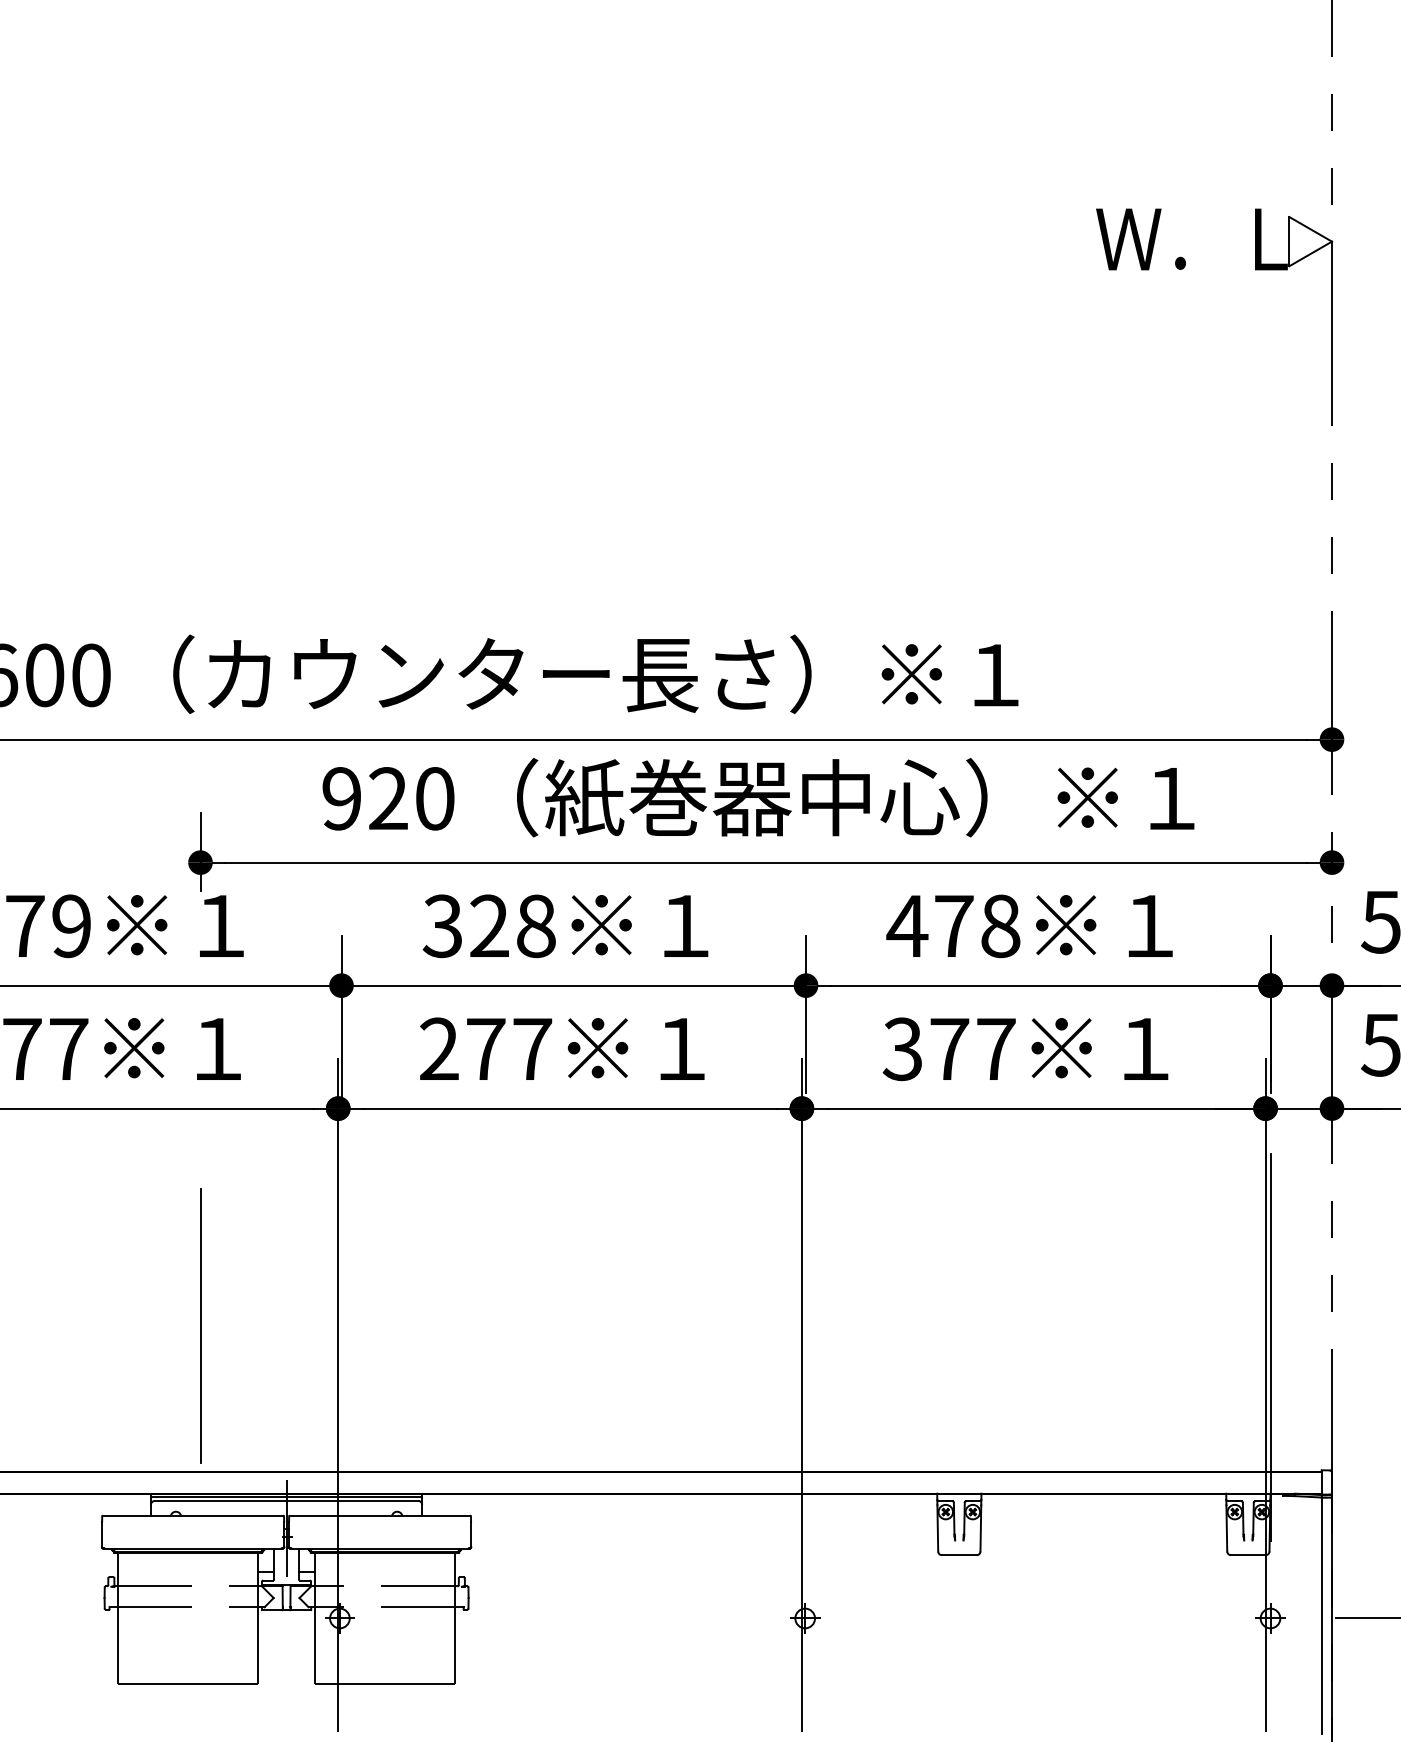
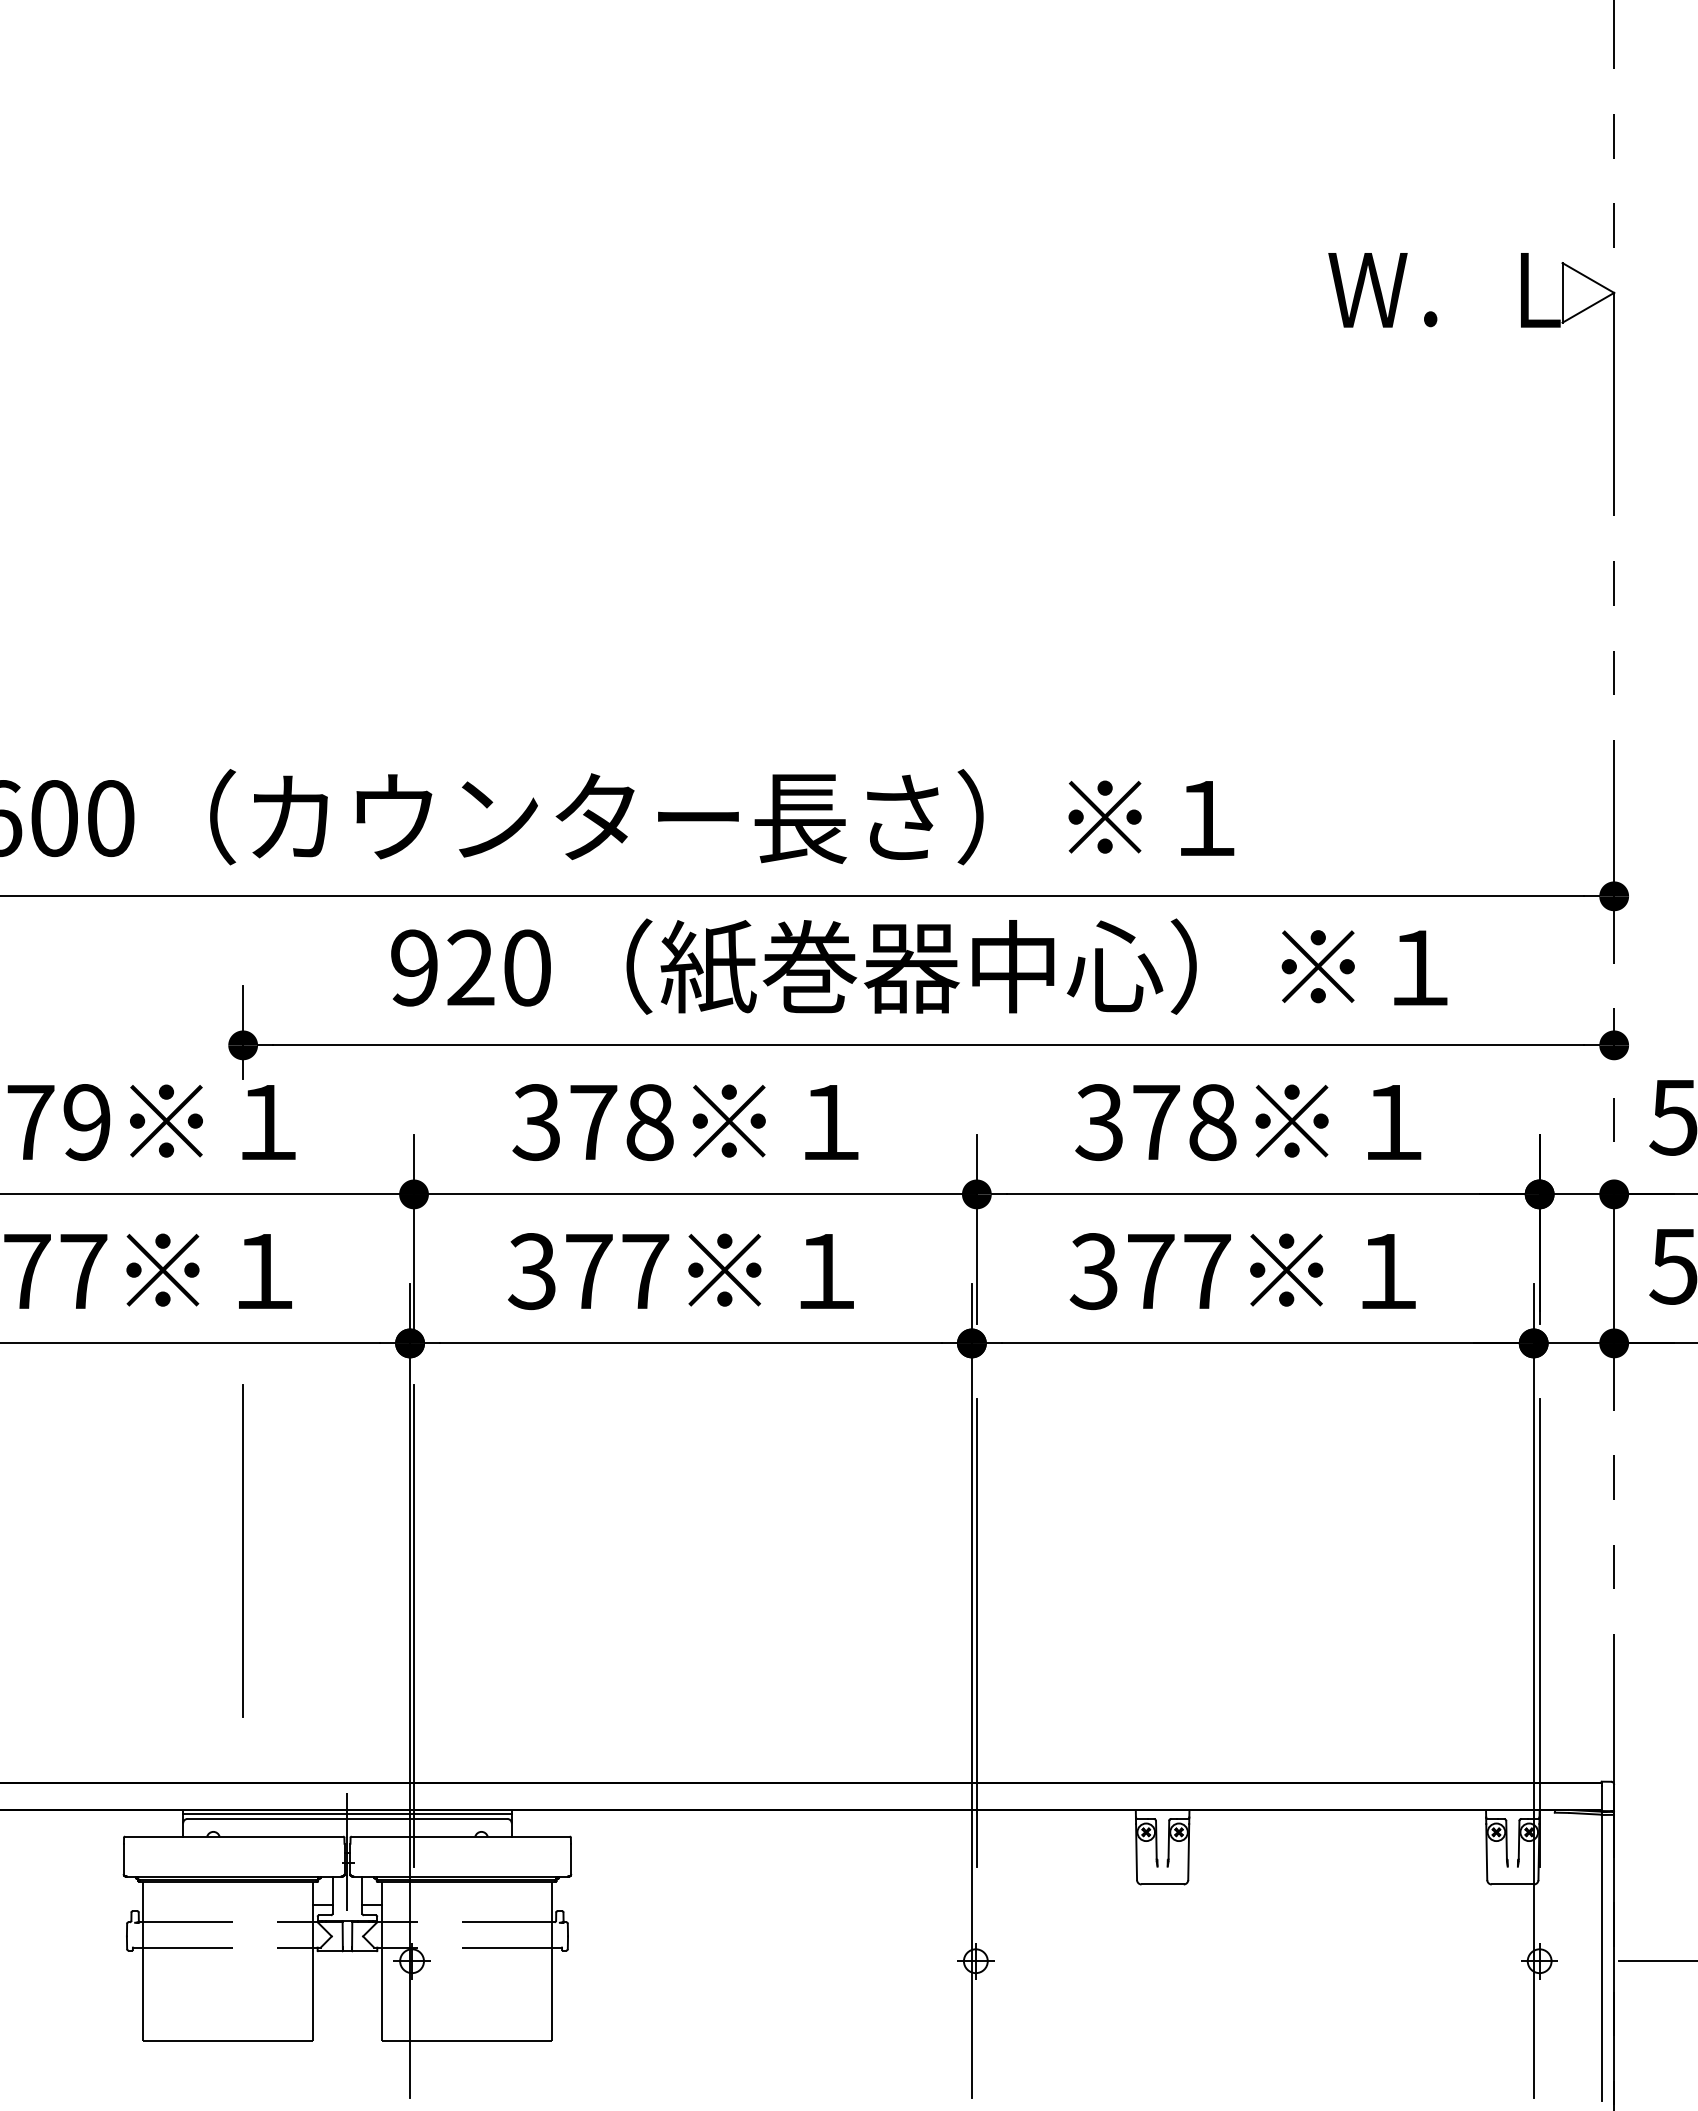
text: (489, 925) -> (593, 1121), 328 -> 378
text: (907, 926) -> (1099, 1122), 478 -> 378
text: (438, 1049) -> (531, 1271), 277 -> 377
line: (200, 1325) -> (243, 1550), moved
line: (341, 1341) -> (413, 1625), added
line: (806, 1347) -> (977, 1632), added

